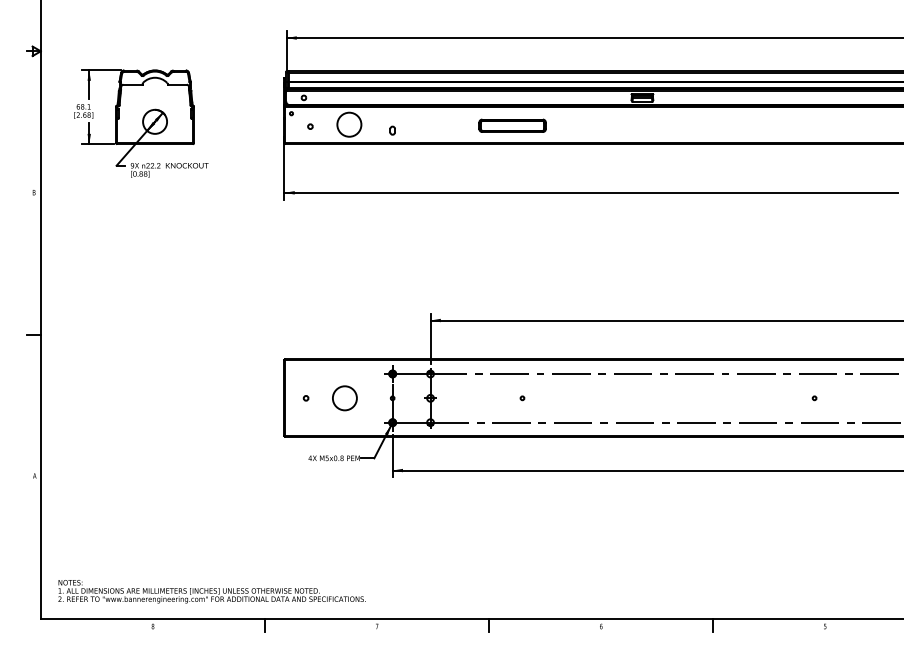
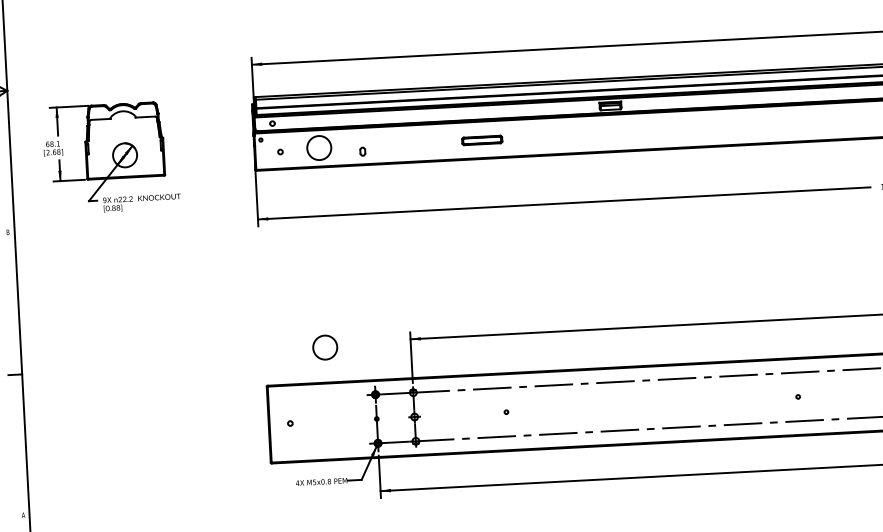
part: (512, 125) -> (482, 140), size x0.6
circle: (344, 398) -> (324, 347), moved

